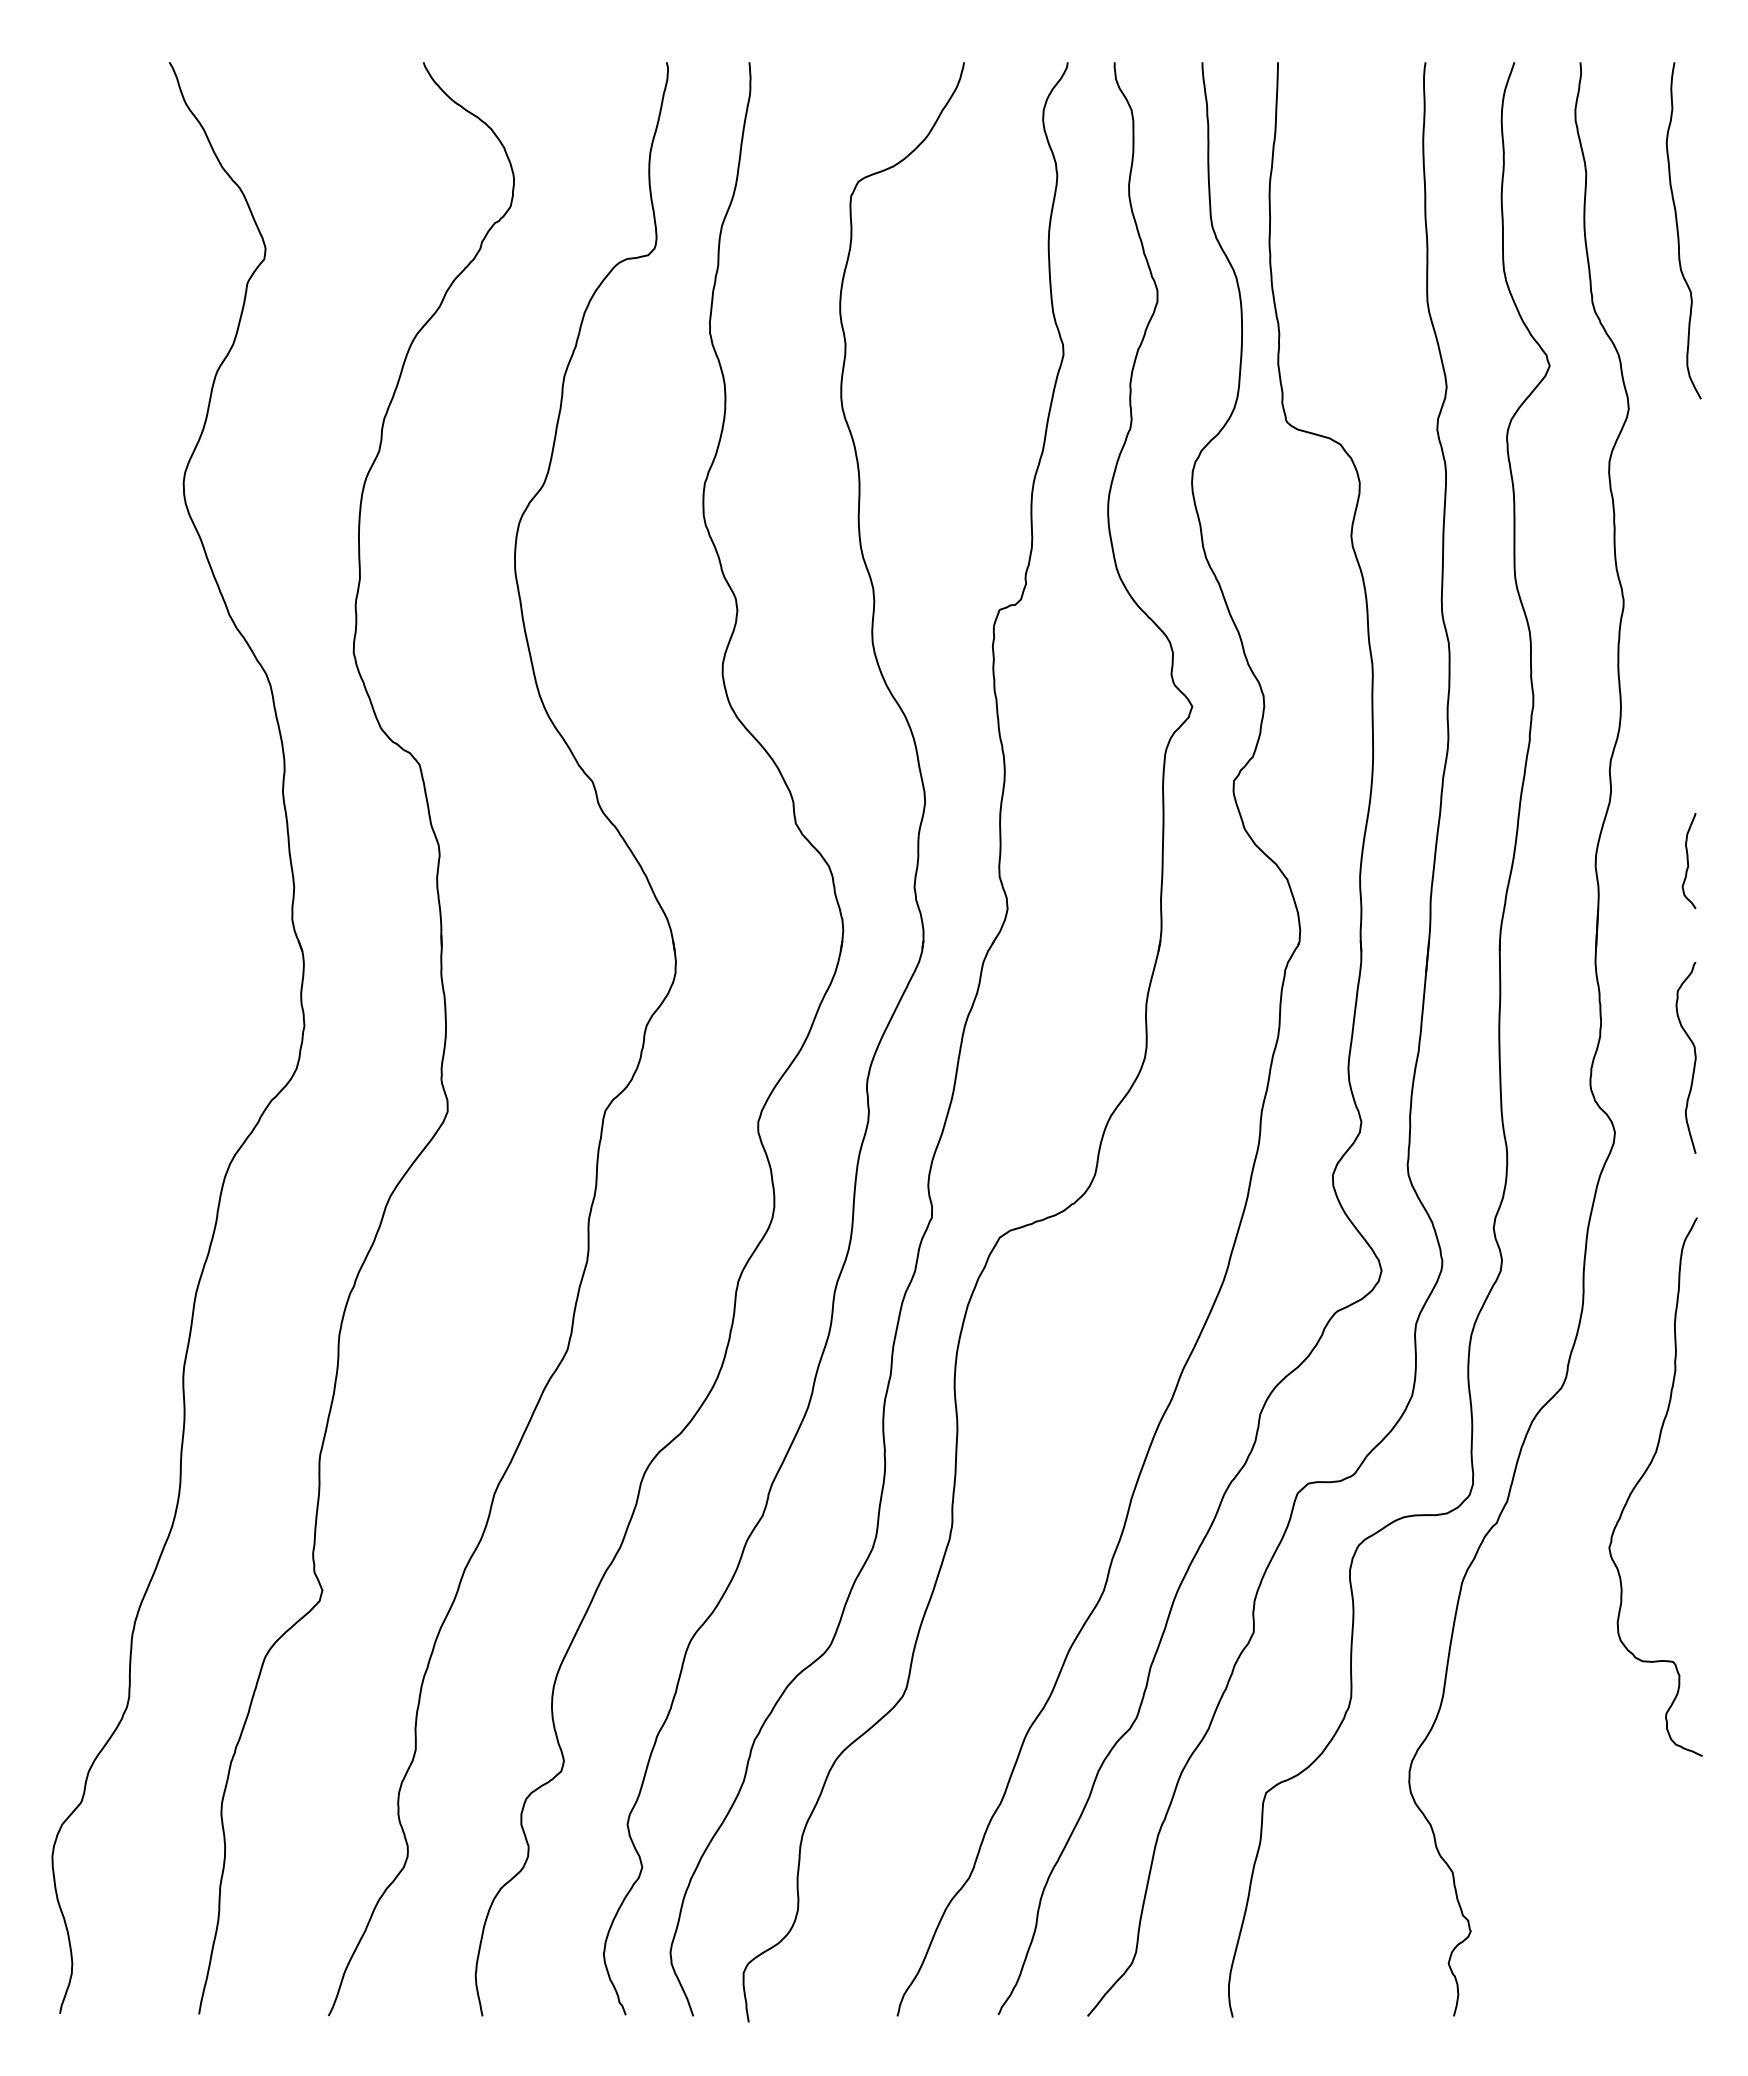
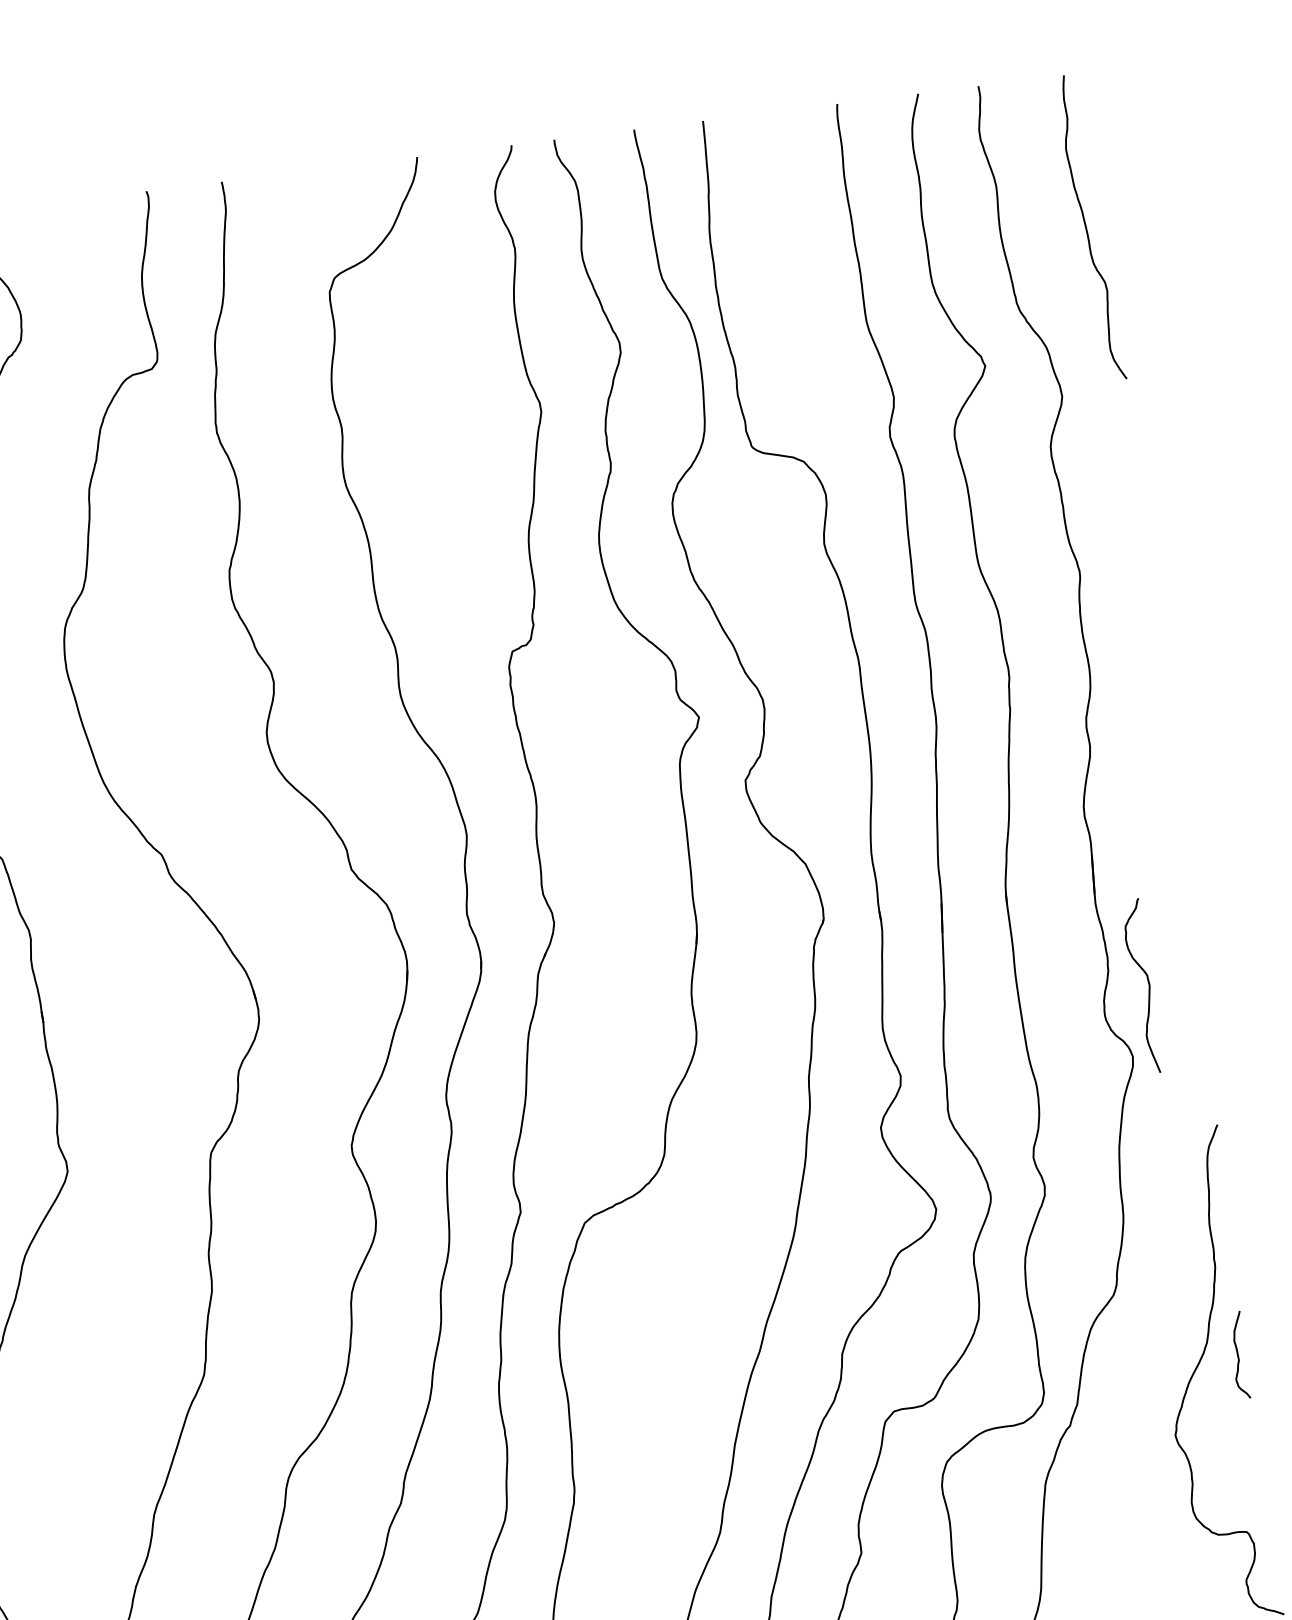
curve: (1688, 861) -> (1238, 1355), moved
curve: (1694, 1057) -> (1148, 985), moved

